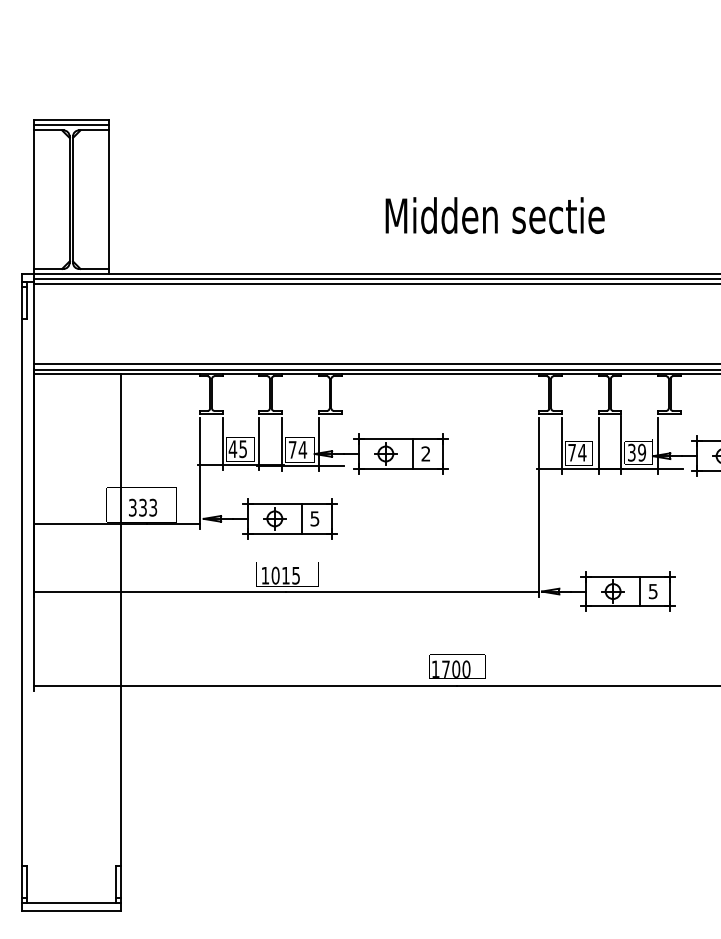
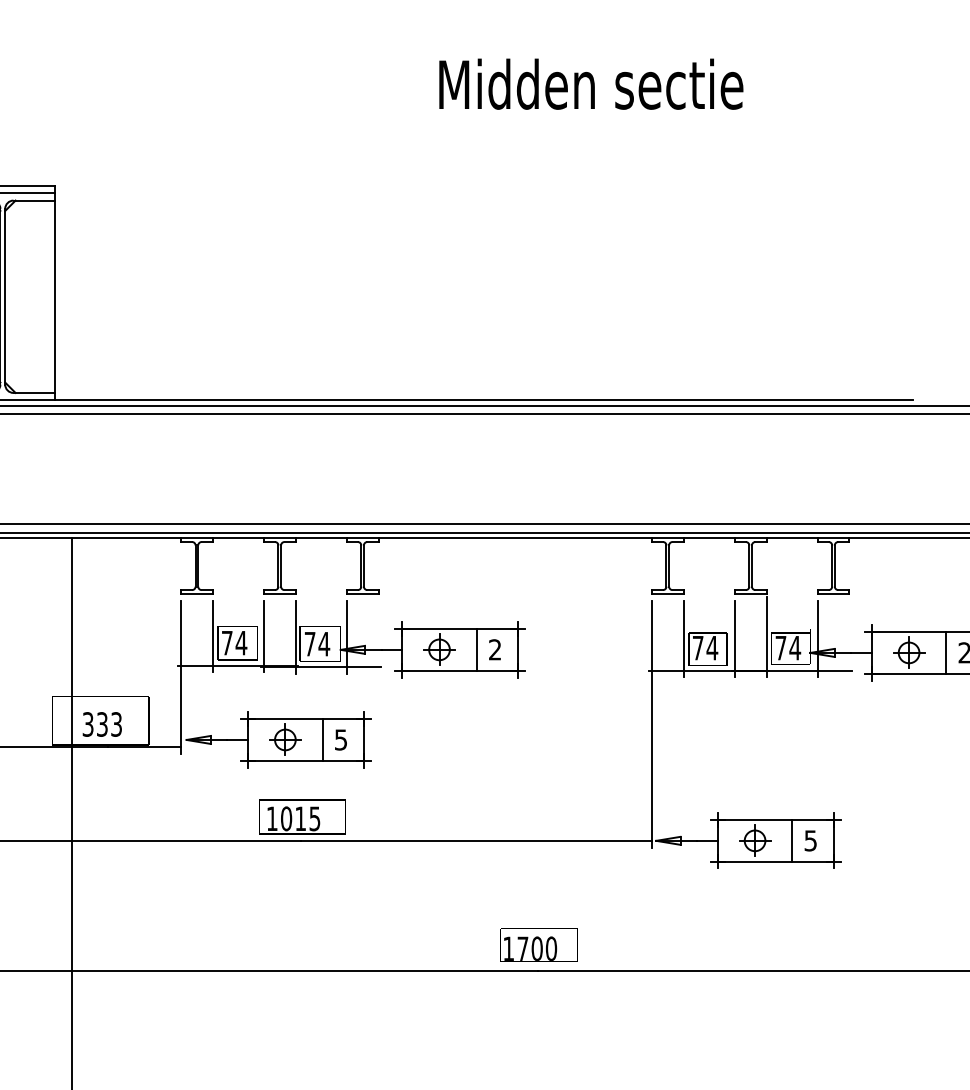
text: (494, 215) -> (590, 84), moved
text: (237, 449) -> (233, 643), 45 -> 74
text: (637, 452) -> (788, 647), 39 -> 74

